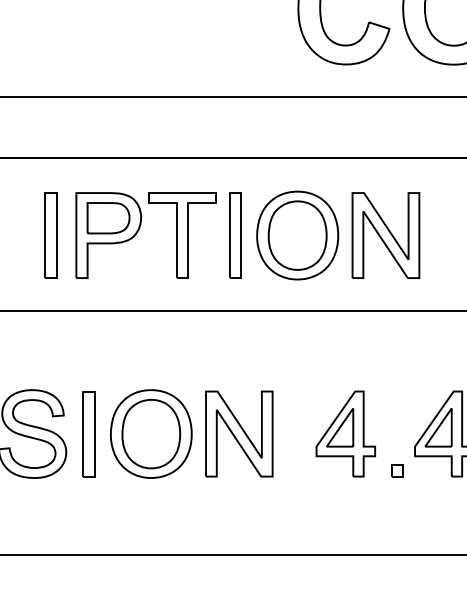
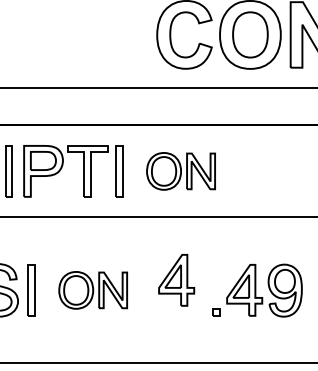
part: (337, 235) -> (180, 171), size x0.7
part: (190, 434) -> (92, 290), size x0.7
part: (345, 434) -> (176, 280), moved

